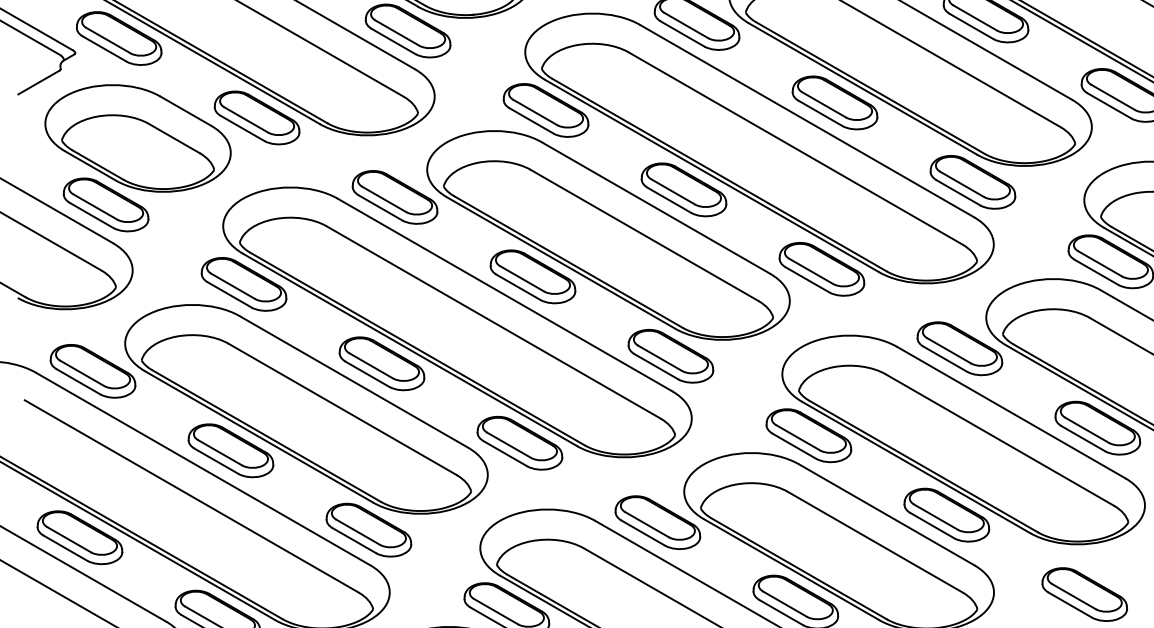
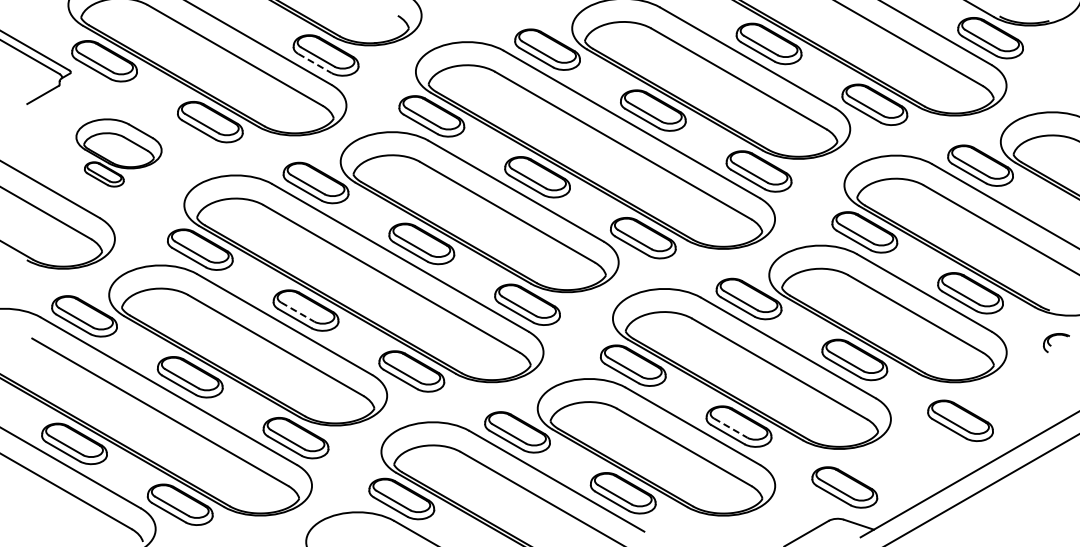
line: (394, 41) -> (315, 63), solid -> dashed
part: (137, 157) -> (118, 152), size x0.6
line: (372, 366) -> (298, 312), solid -> dashed
line: (936, 517) -> (731, 428), solid -> dashed

